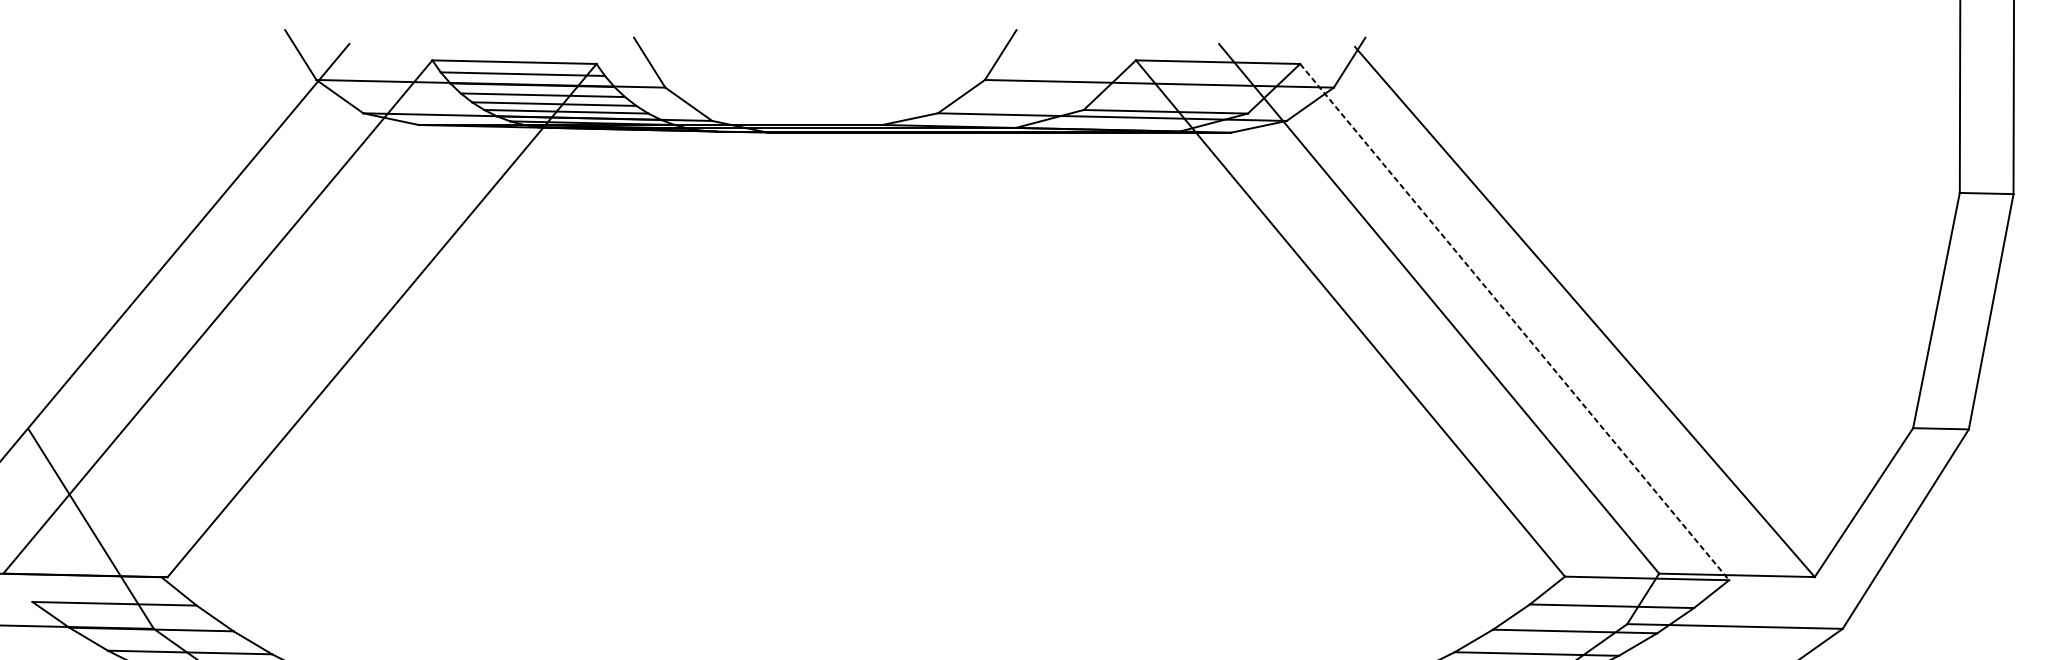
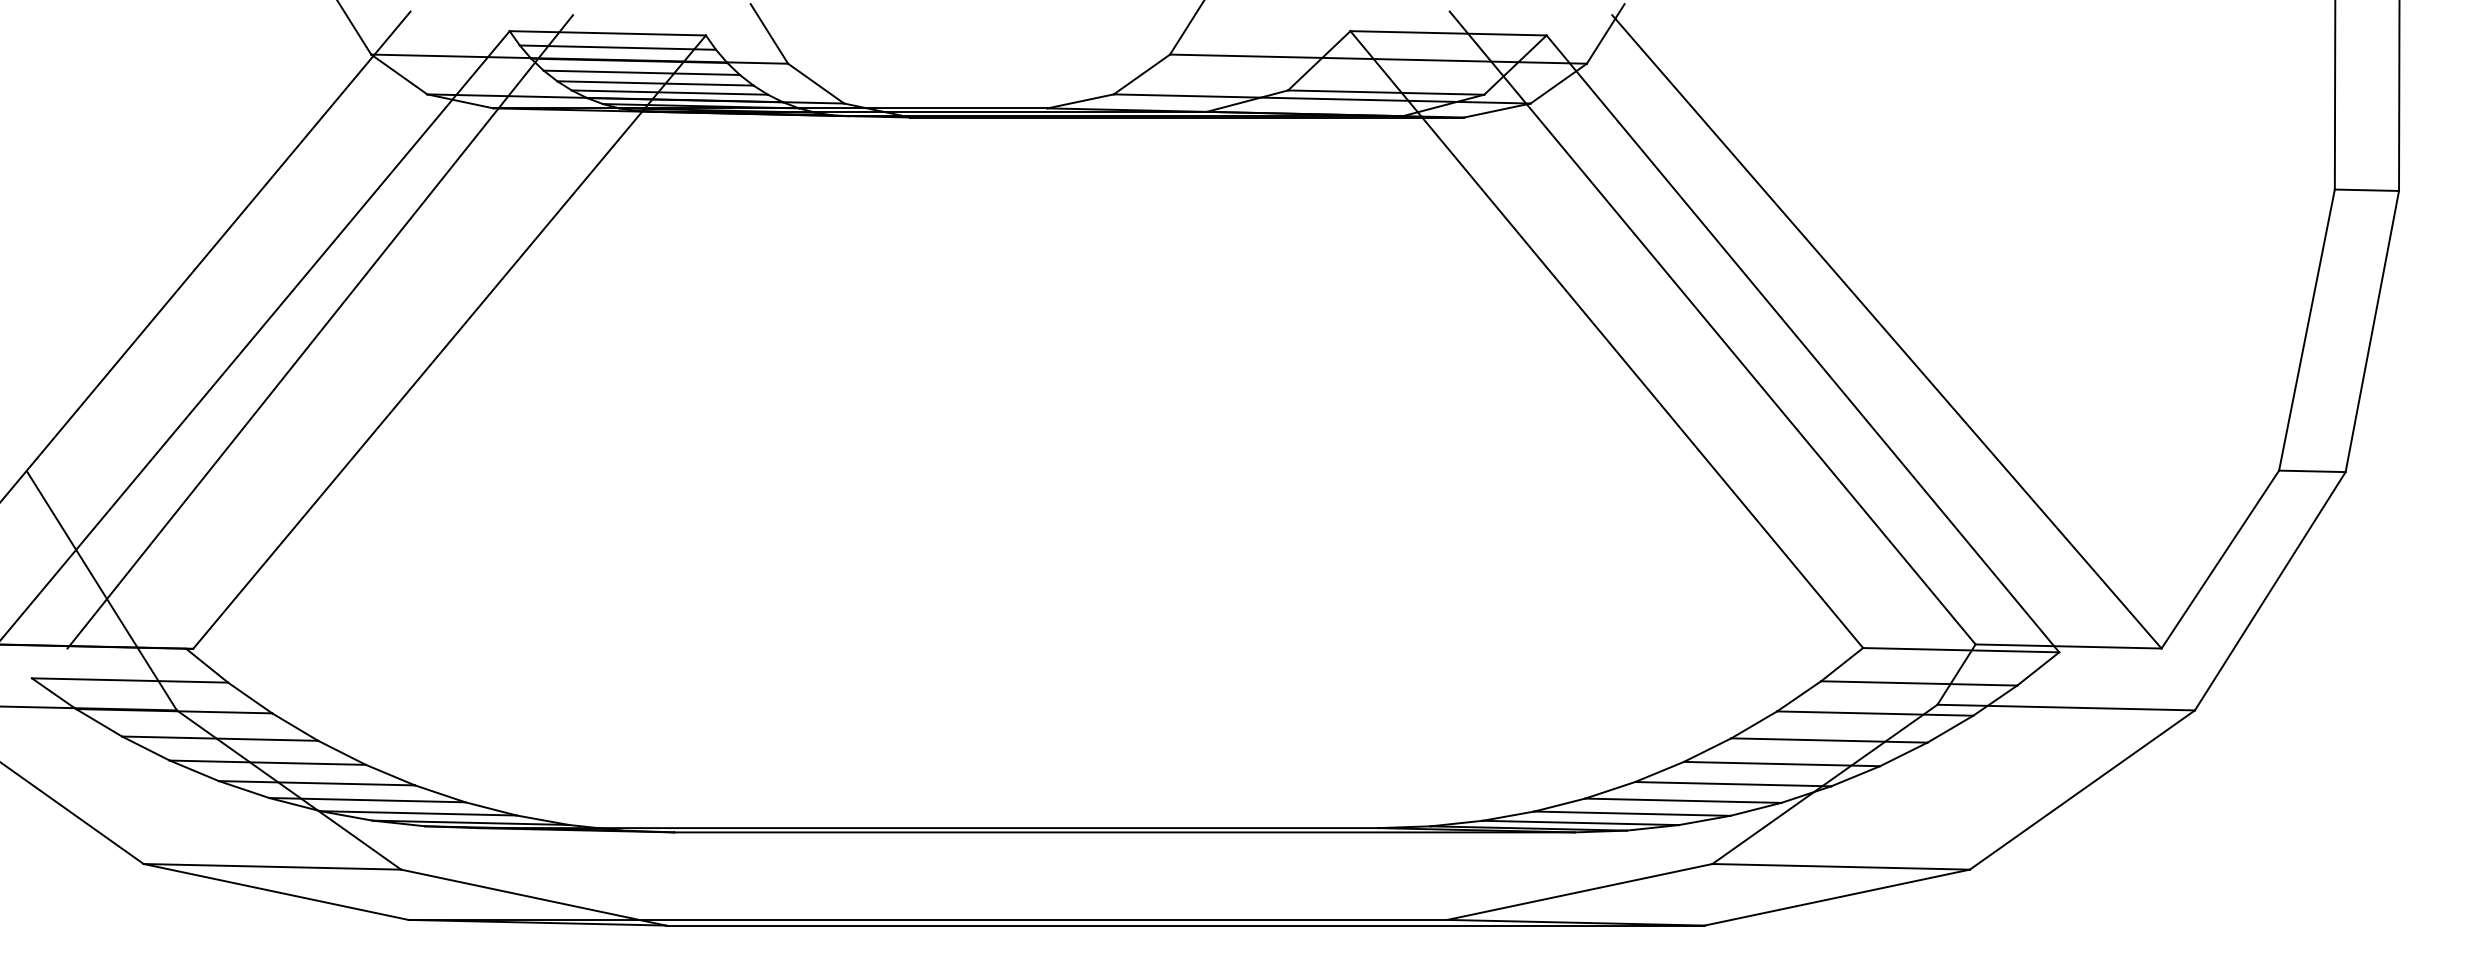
line: (274, 311) -> (320, 331), added
line: (1515, 322) -> (1803, 344), dashed -> solid

